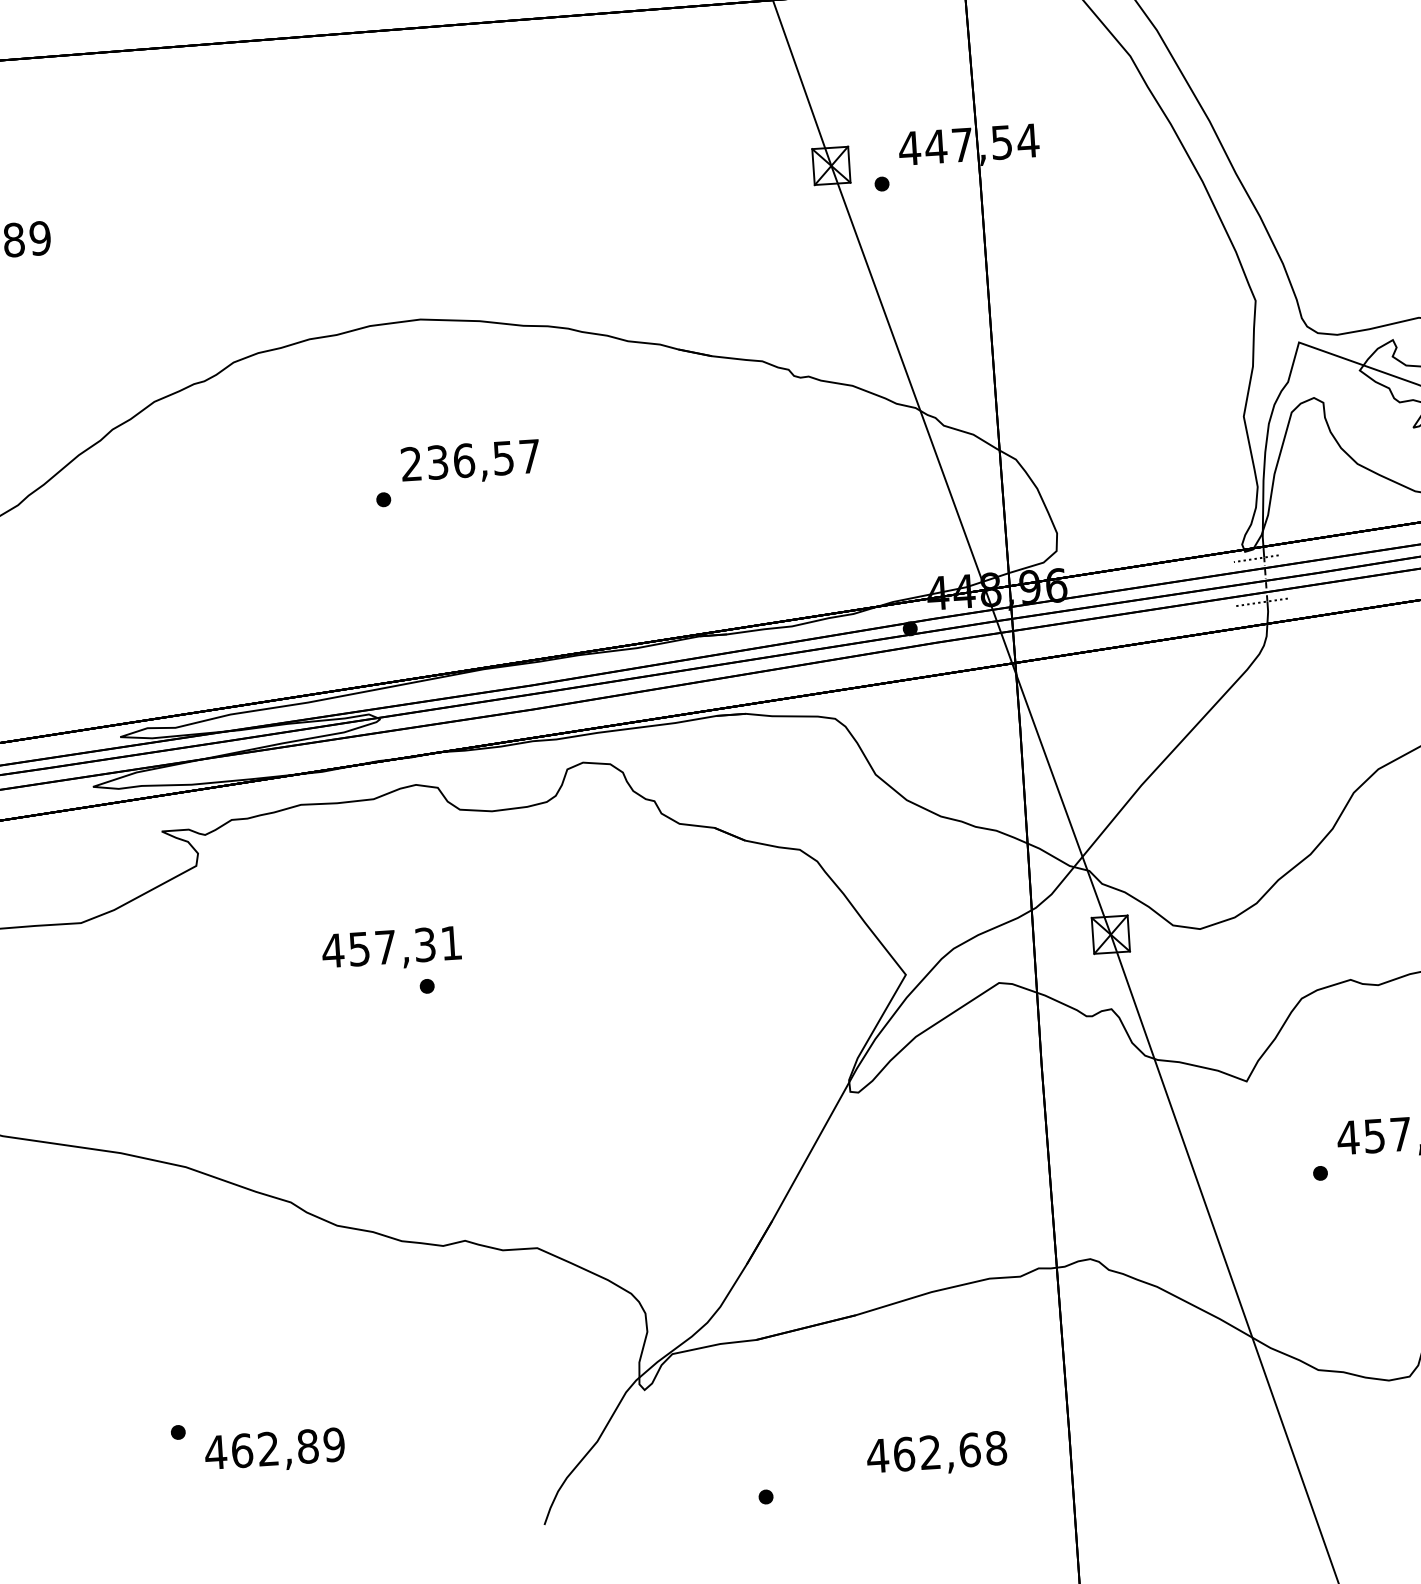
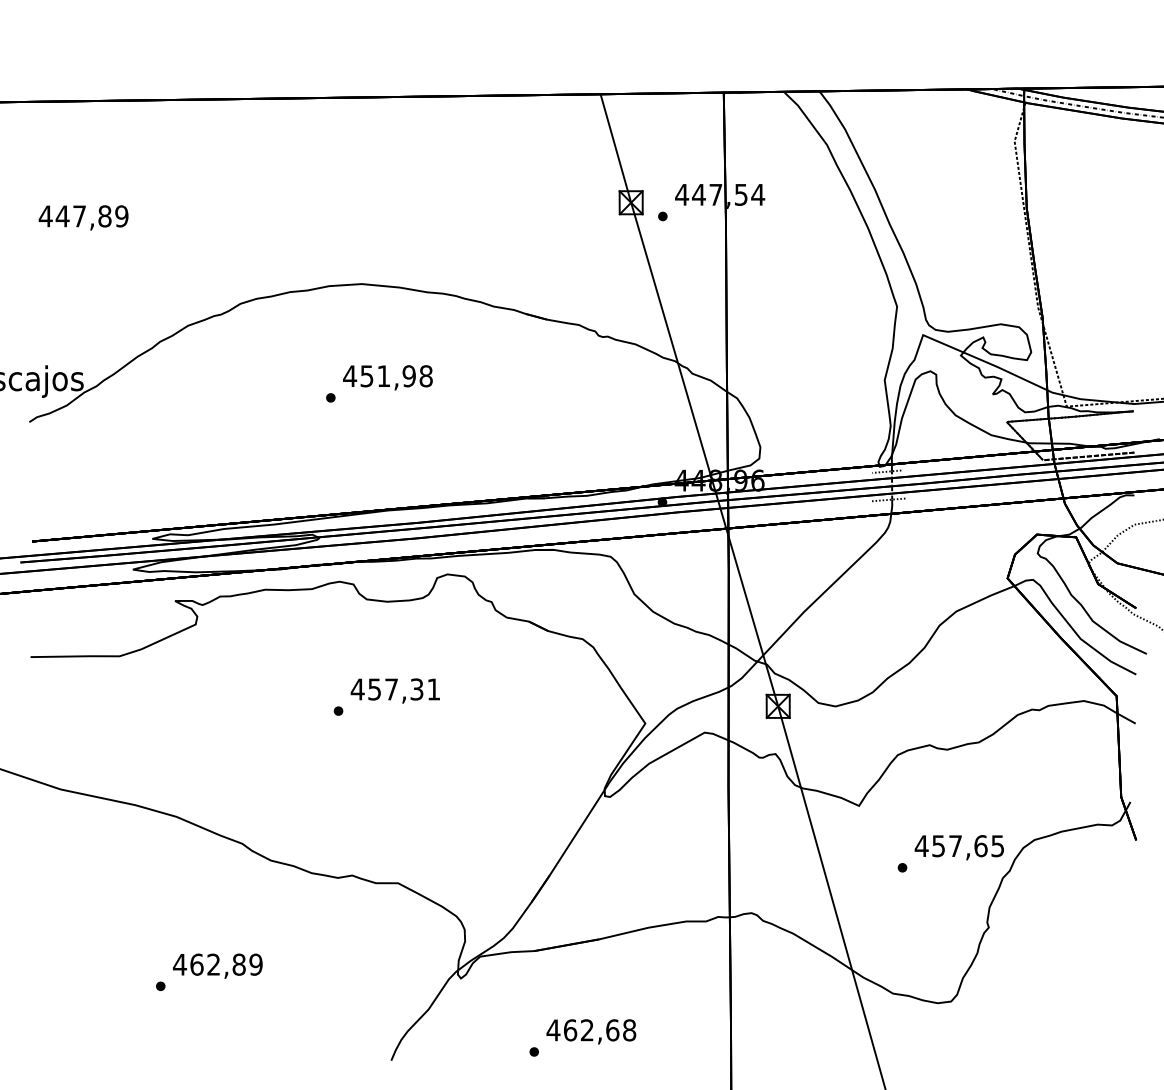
text: (469, 460) -> (387, 376), 236,57 -> 451,98
text: (390, 948) -> (394, 690), moved
text: (274, 1449) -> (217, 965), moved
text: (937, 1453) -> (591, 1031), moved

